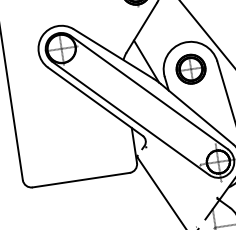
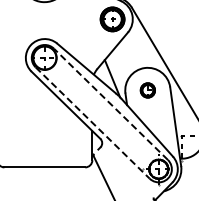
part: (190, 69) -> (147, 90), size x0.6
line: (148, 92) -> (110, 104), solid -> dashed
line: (130, 118) -> (92, 123), solid -> dashed

